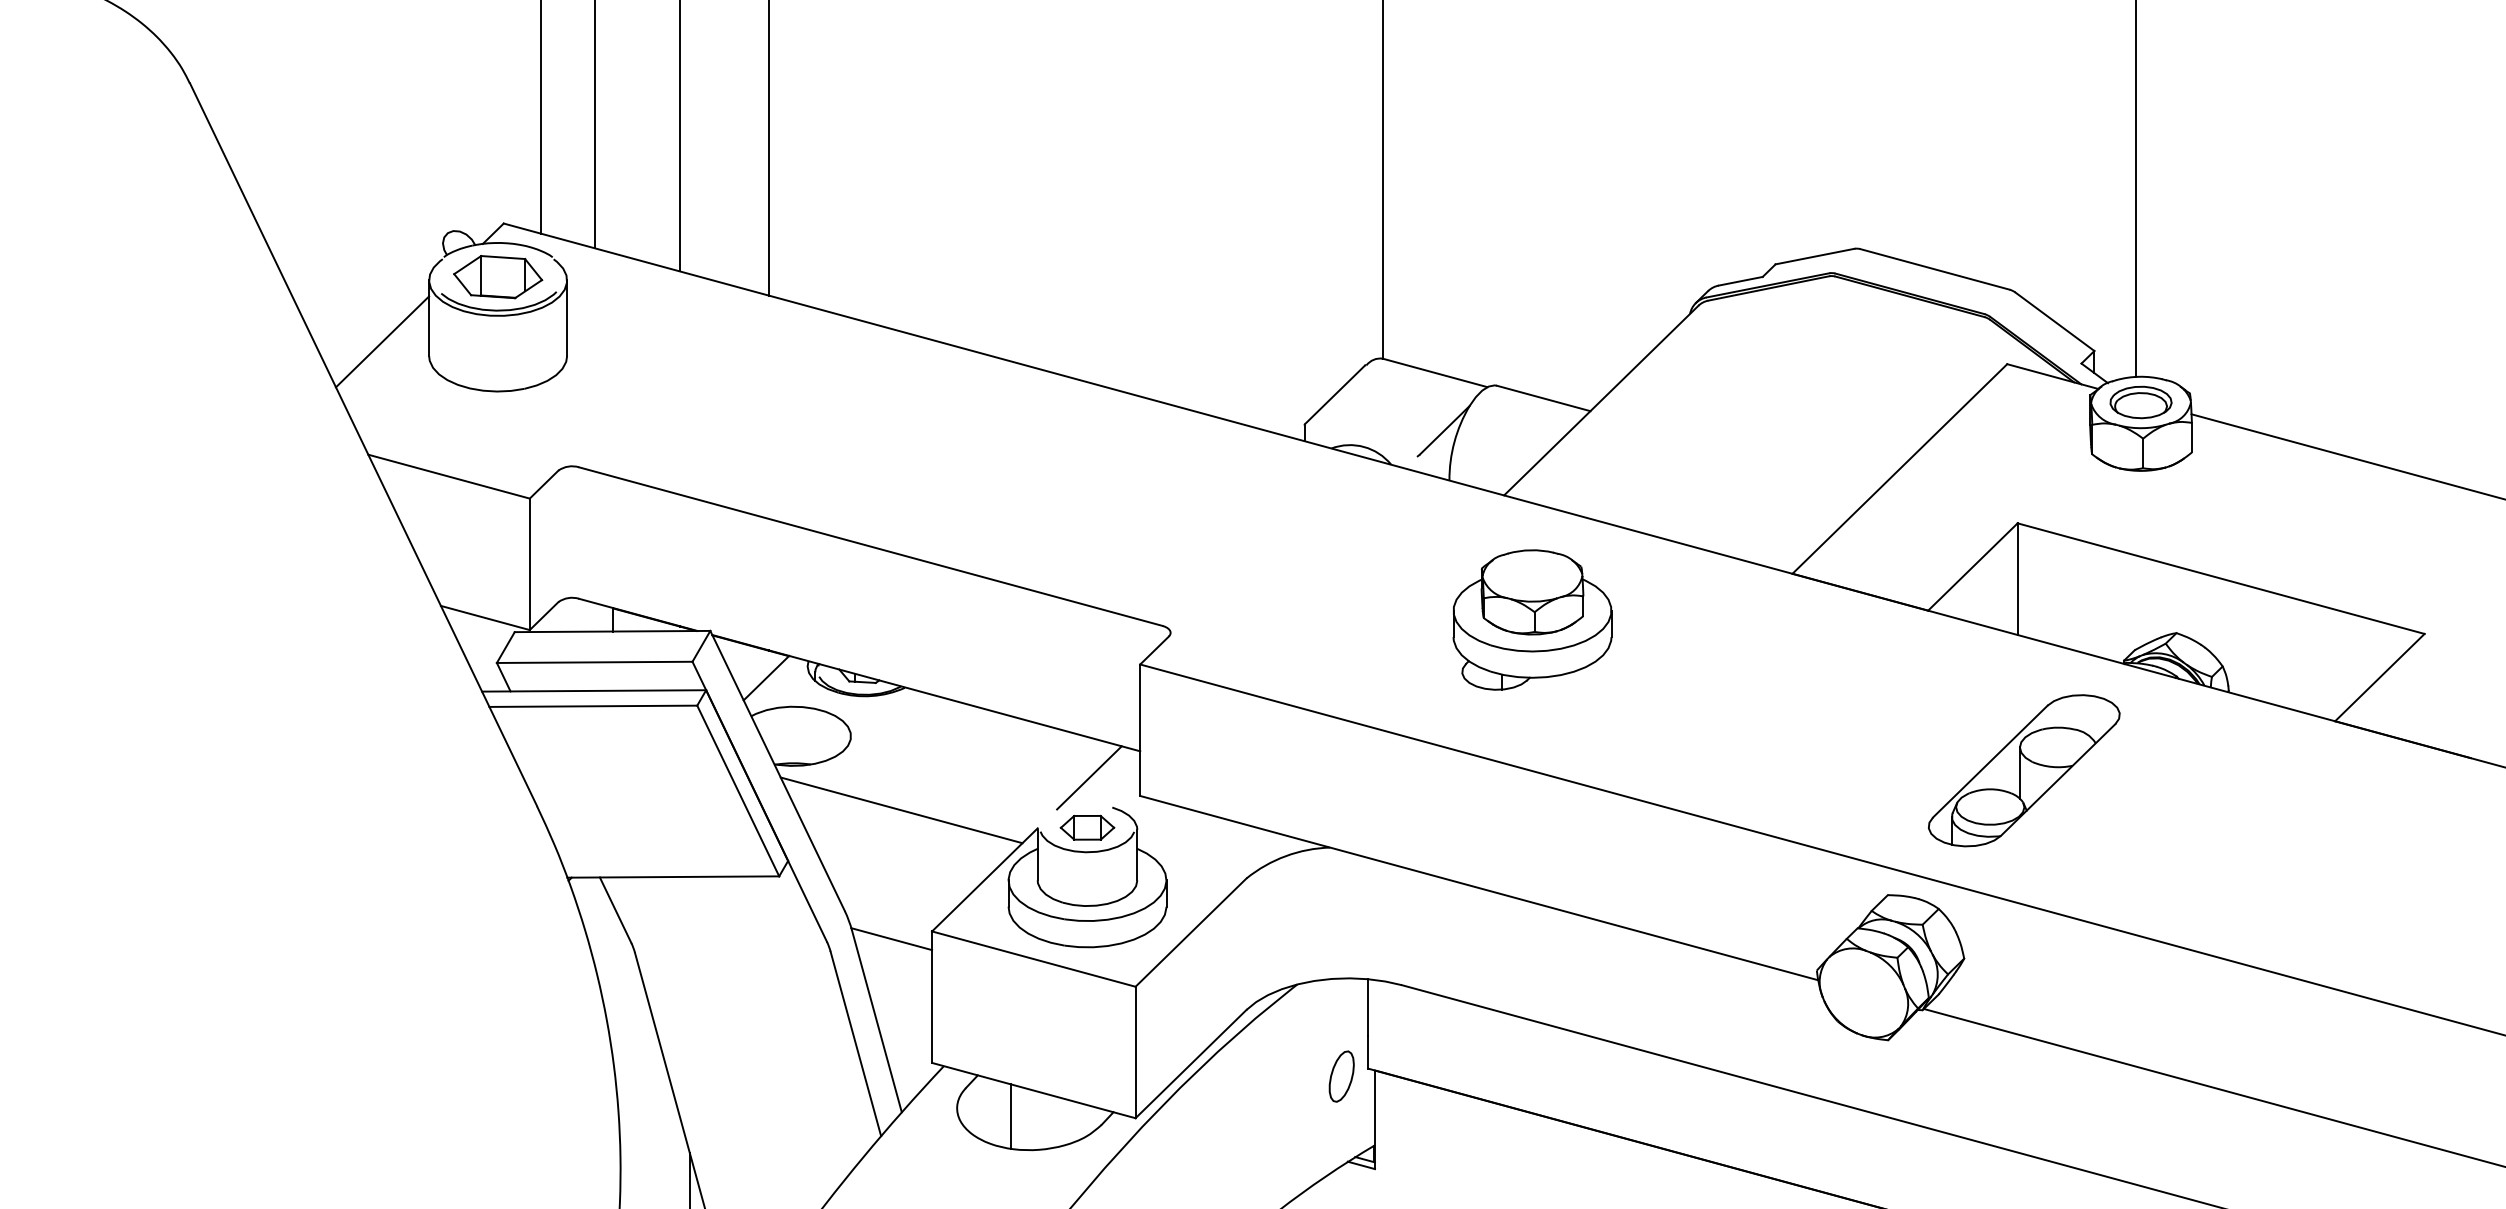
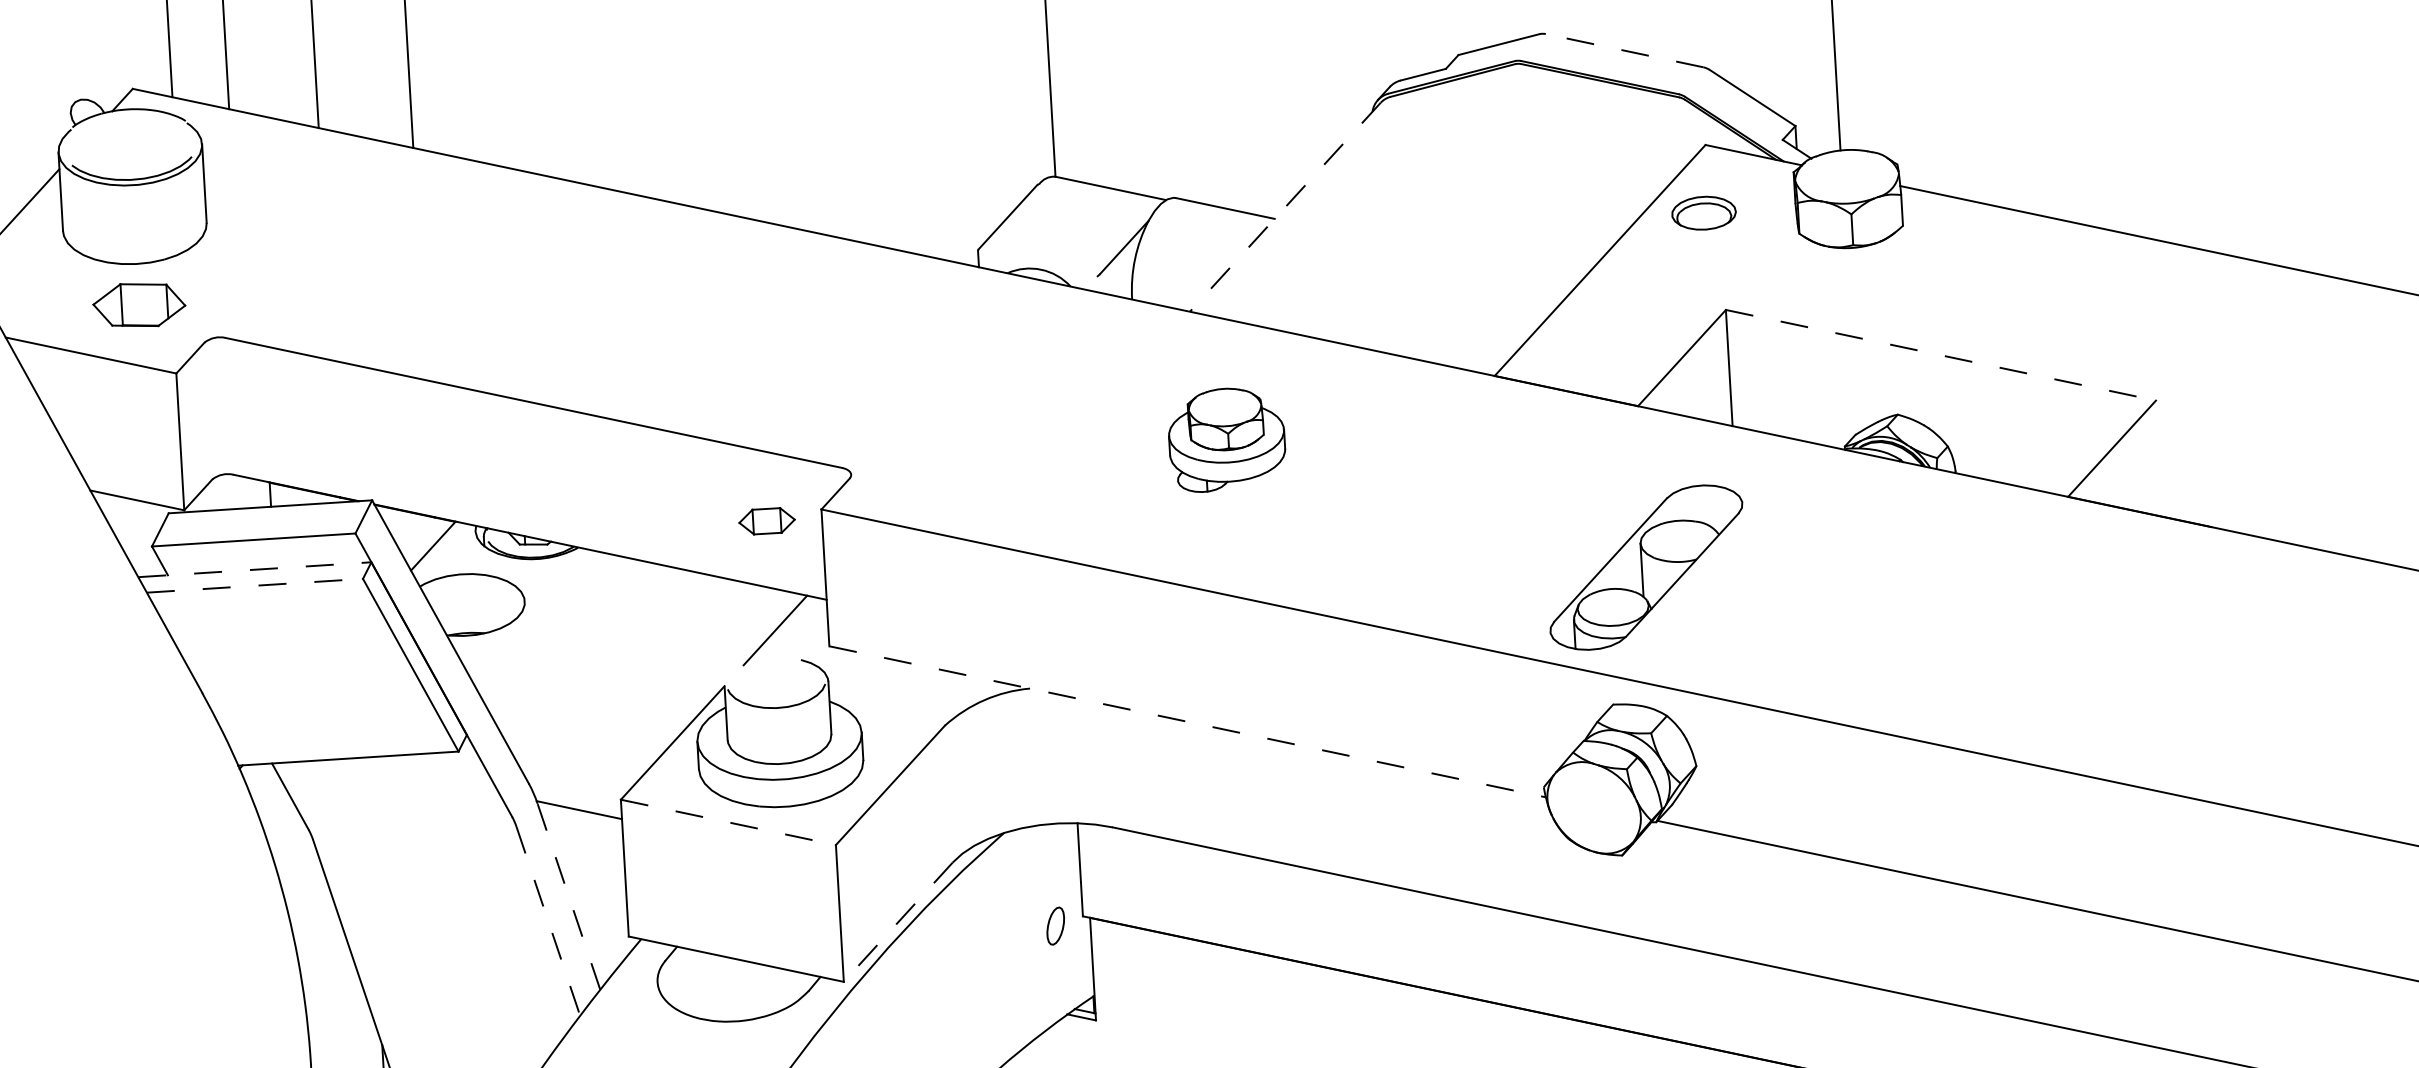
line: (1934, 269) -> (1624, 50), solid -> dashed
part: (498, 277) -> (139, 305), moved
line: (1601, 400) -> (1285, 207), solid -> dashed
part: (2140, 402) -> (1703, 213), moved
line: (2221, 578) -> (1941, 355), solid -> dashed
part: (1532, 619) -> (1226, 439), size x0.7
line: (594, 690) -> (255, 569), solid -> dashed
line: (593, 706) -> (255, 585), solid -> dashed
part: (2024, 770) -> (1646, 567), moved
line: (901, 810) -> (581, 675), removed
part: (1087, 827) -> (767, 520), moved
line: (1479, 888) -> (1187, 722), solid -> dashed
line: (1034, 959) -> (729, 822), solid -> dashed
line: (876, 1021) -> (568, 896), solid -> dashed
line: (855, 1043) -> (547, 920), solid -> dashed
line: (1191, 1064) -> (898, 922), solid -> dashed
part: (1341, 1076) -> (1055, 926), size x0.7
line: (1010, 1116) -> (713, 987), removed

